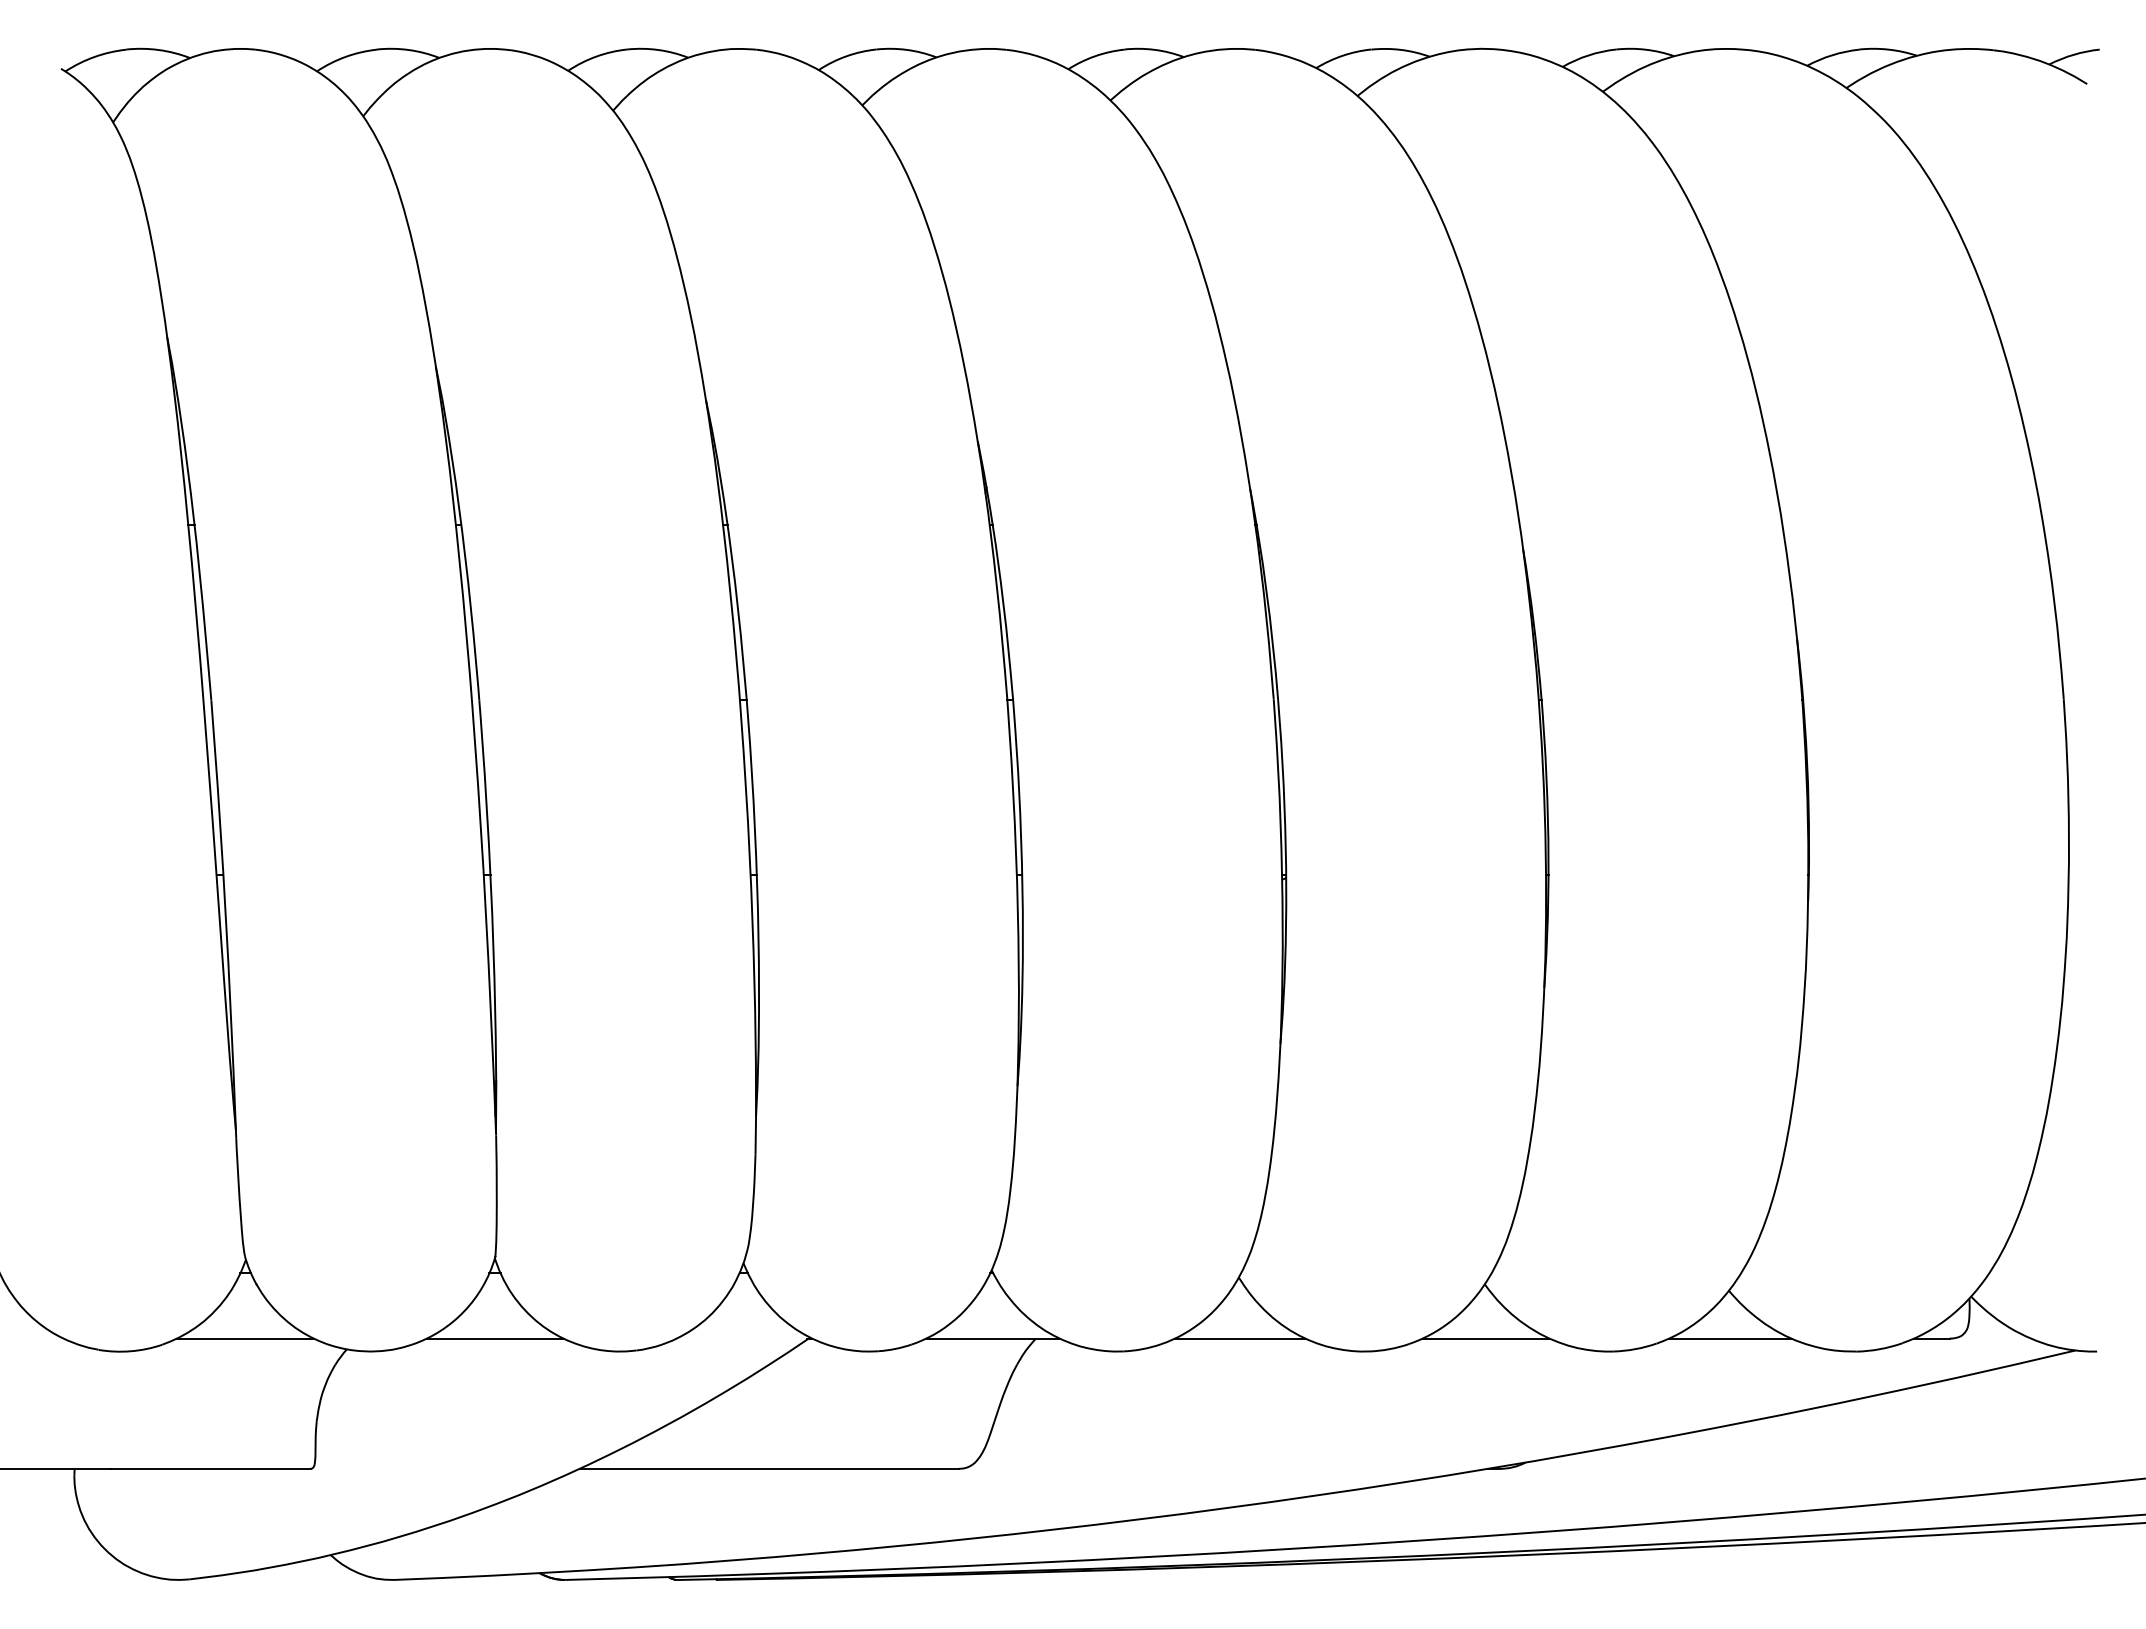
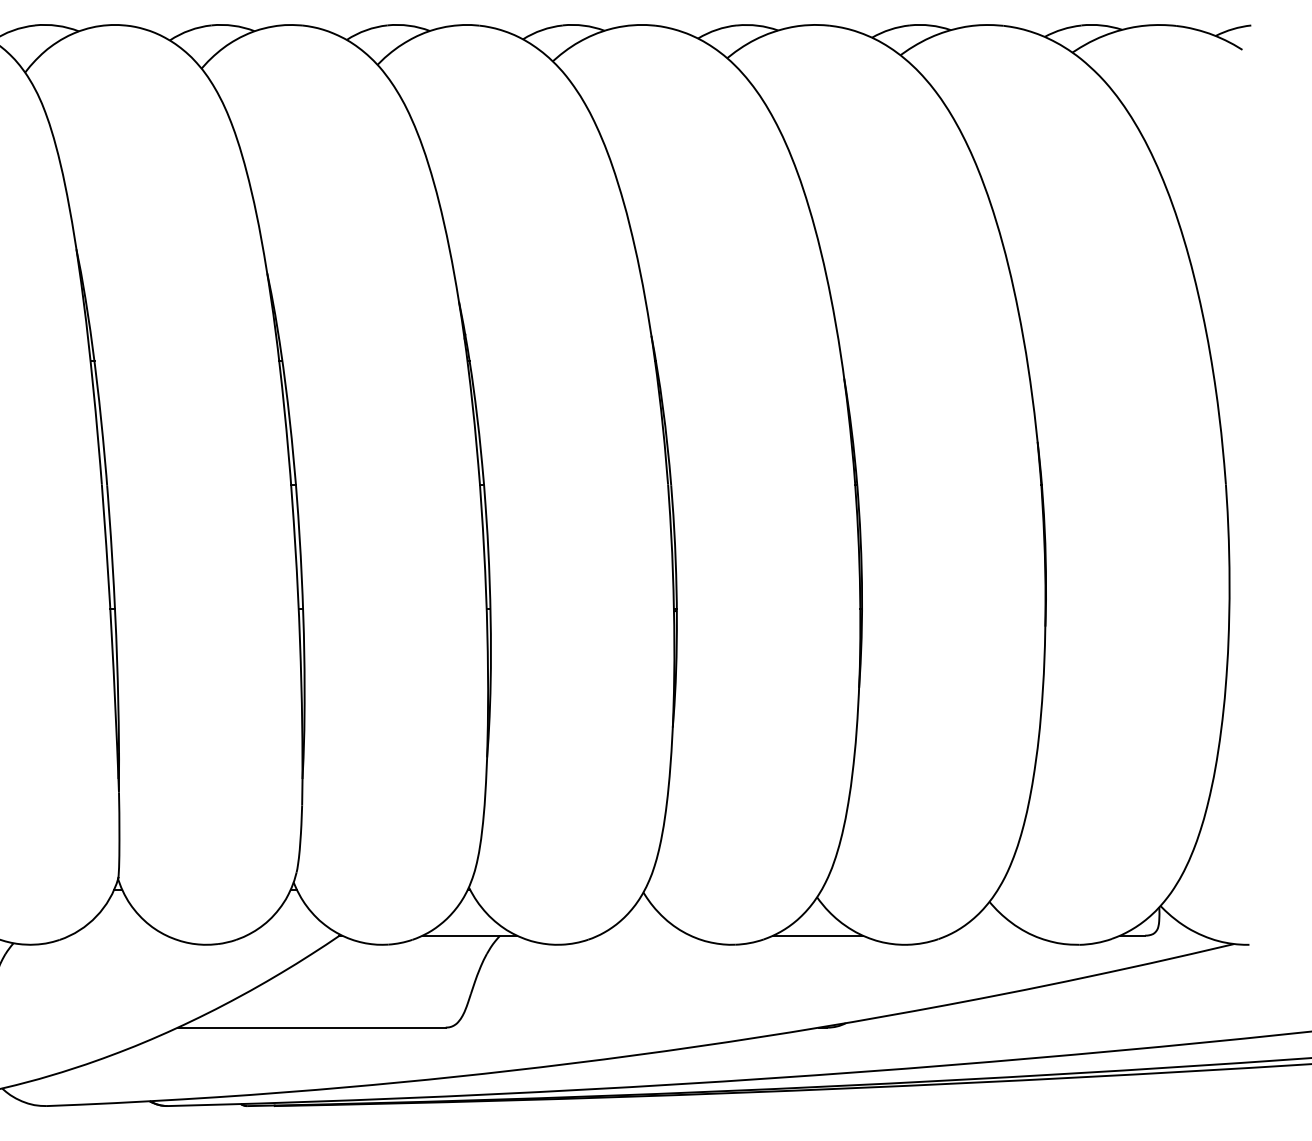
line: (494, 1338) -> (117, 935), removed
line: (1240, 1338) -> (644, 935), removed
line: (1730, 1338) -> (990, 935), removed

